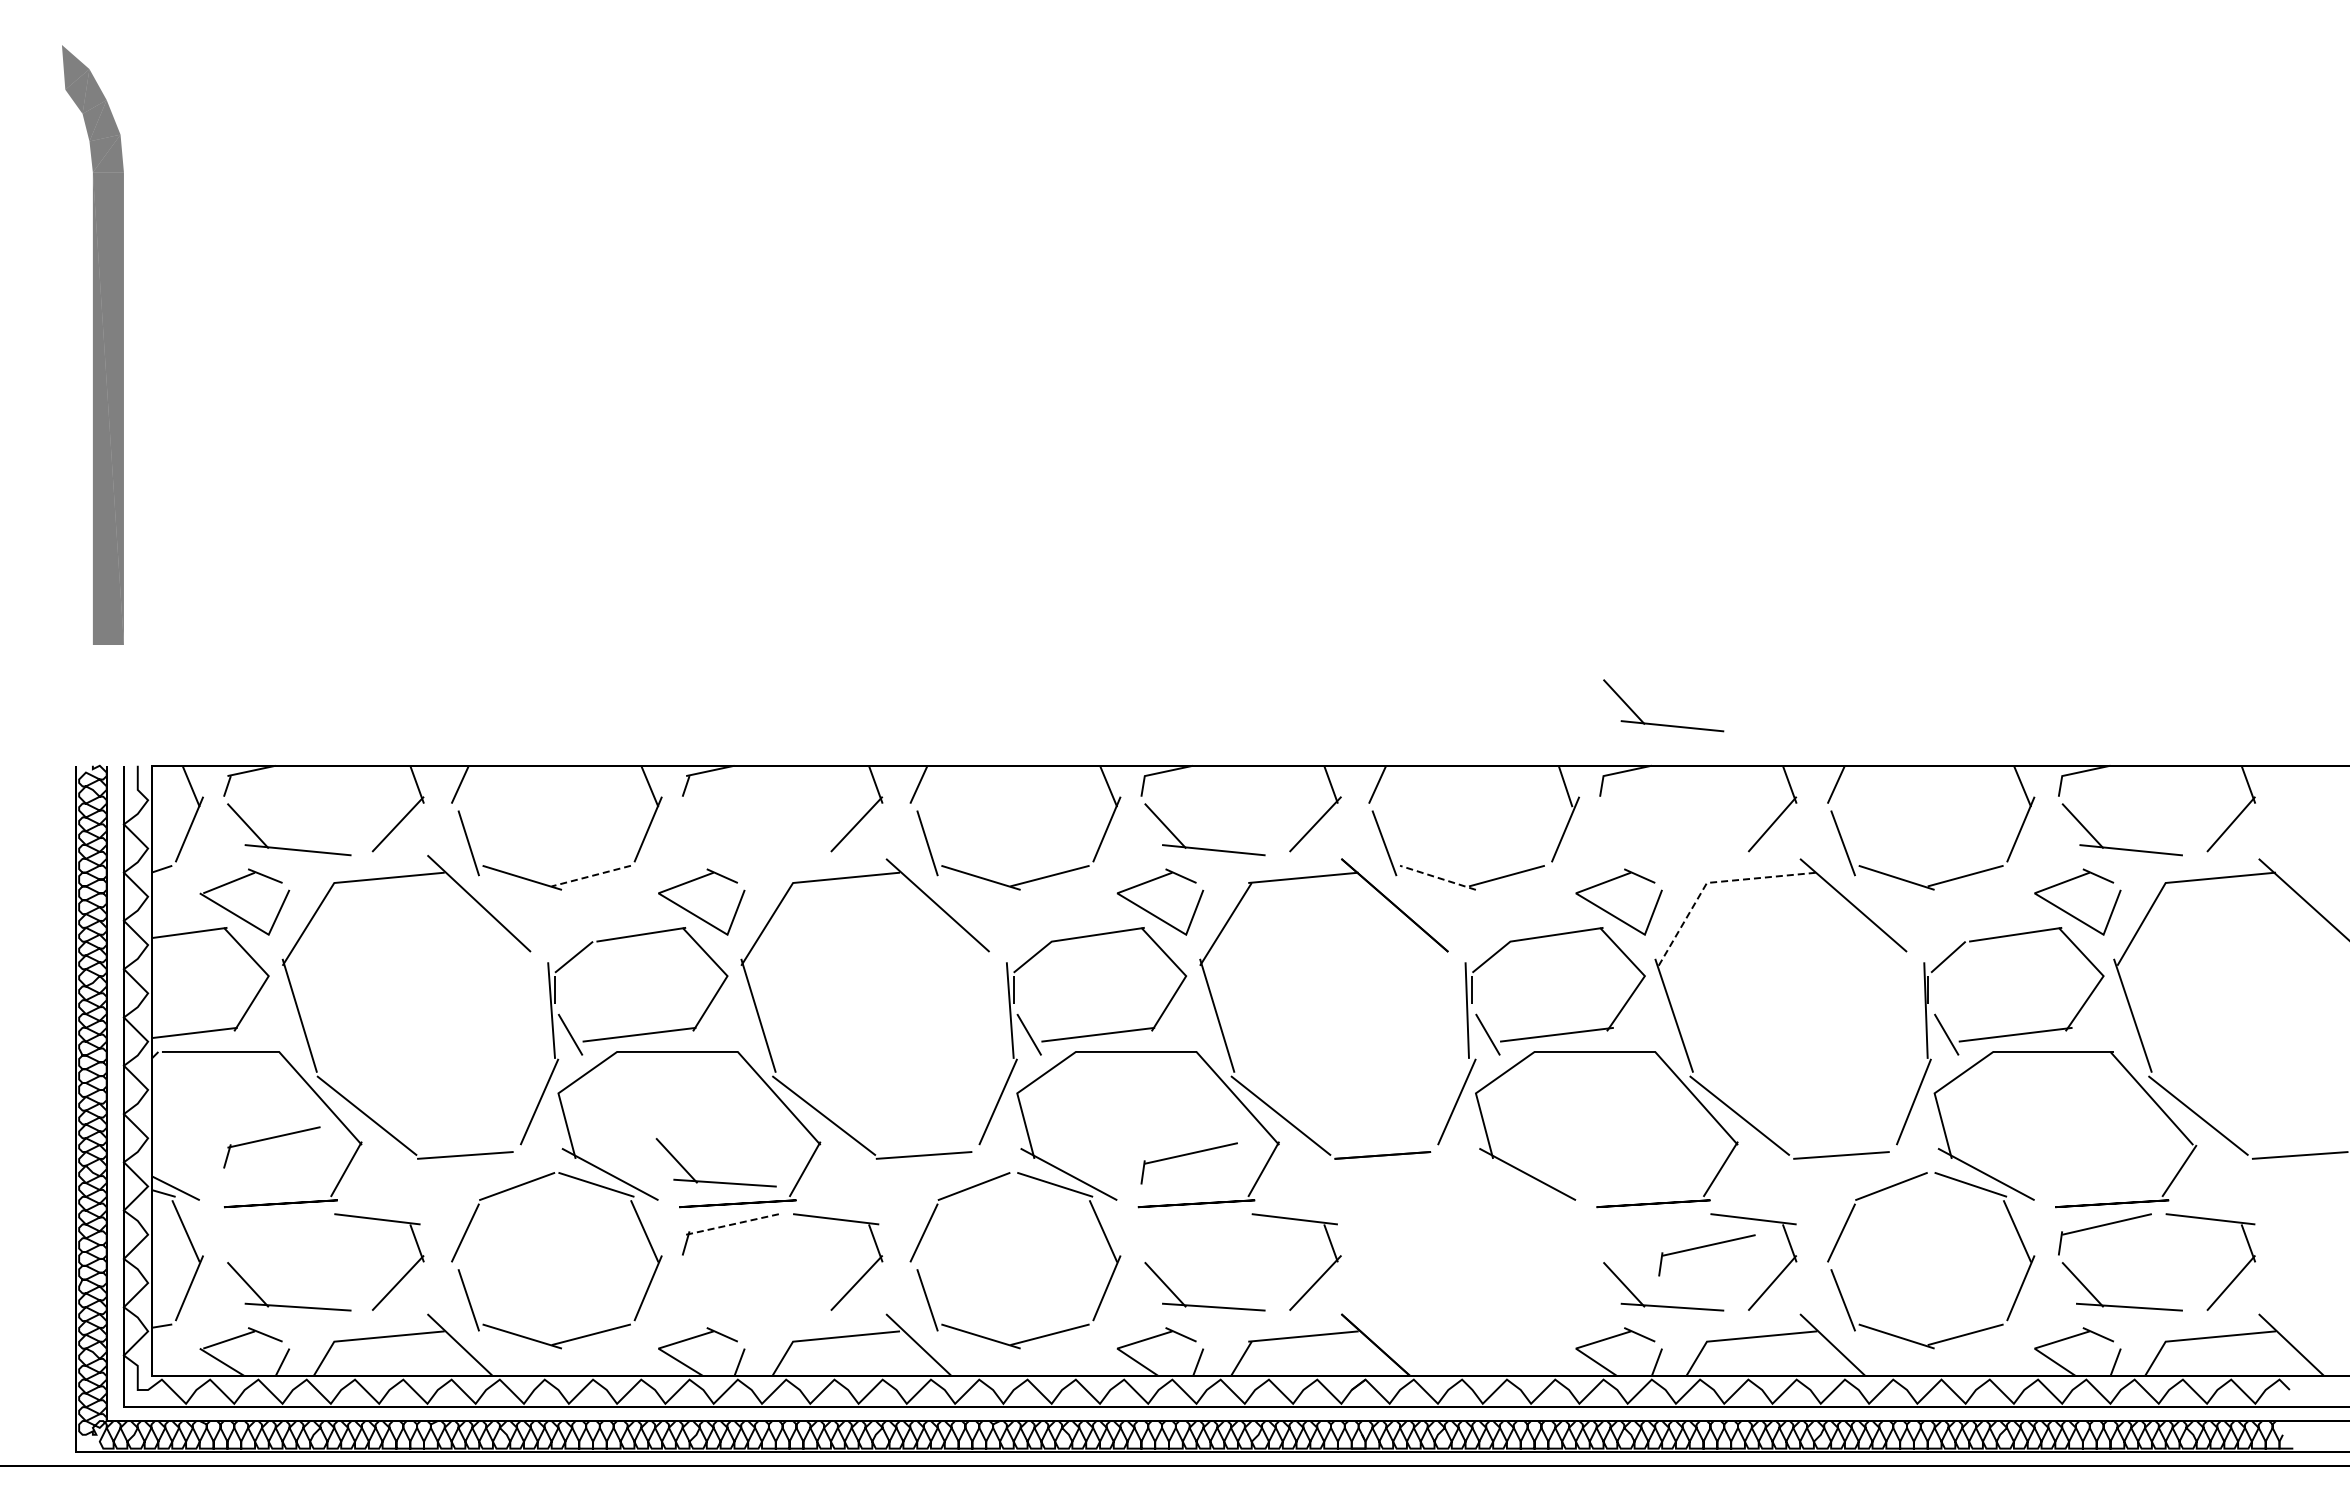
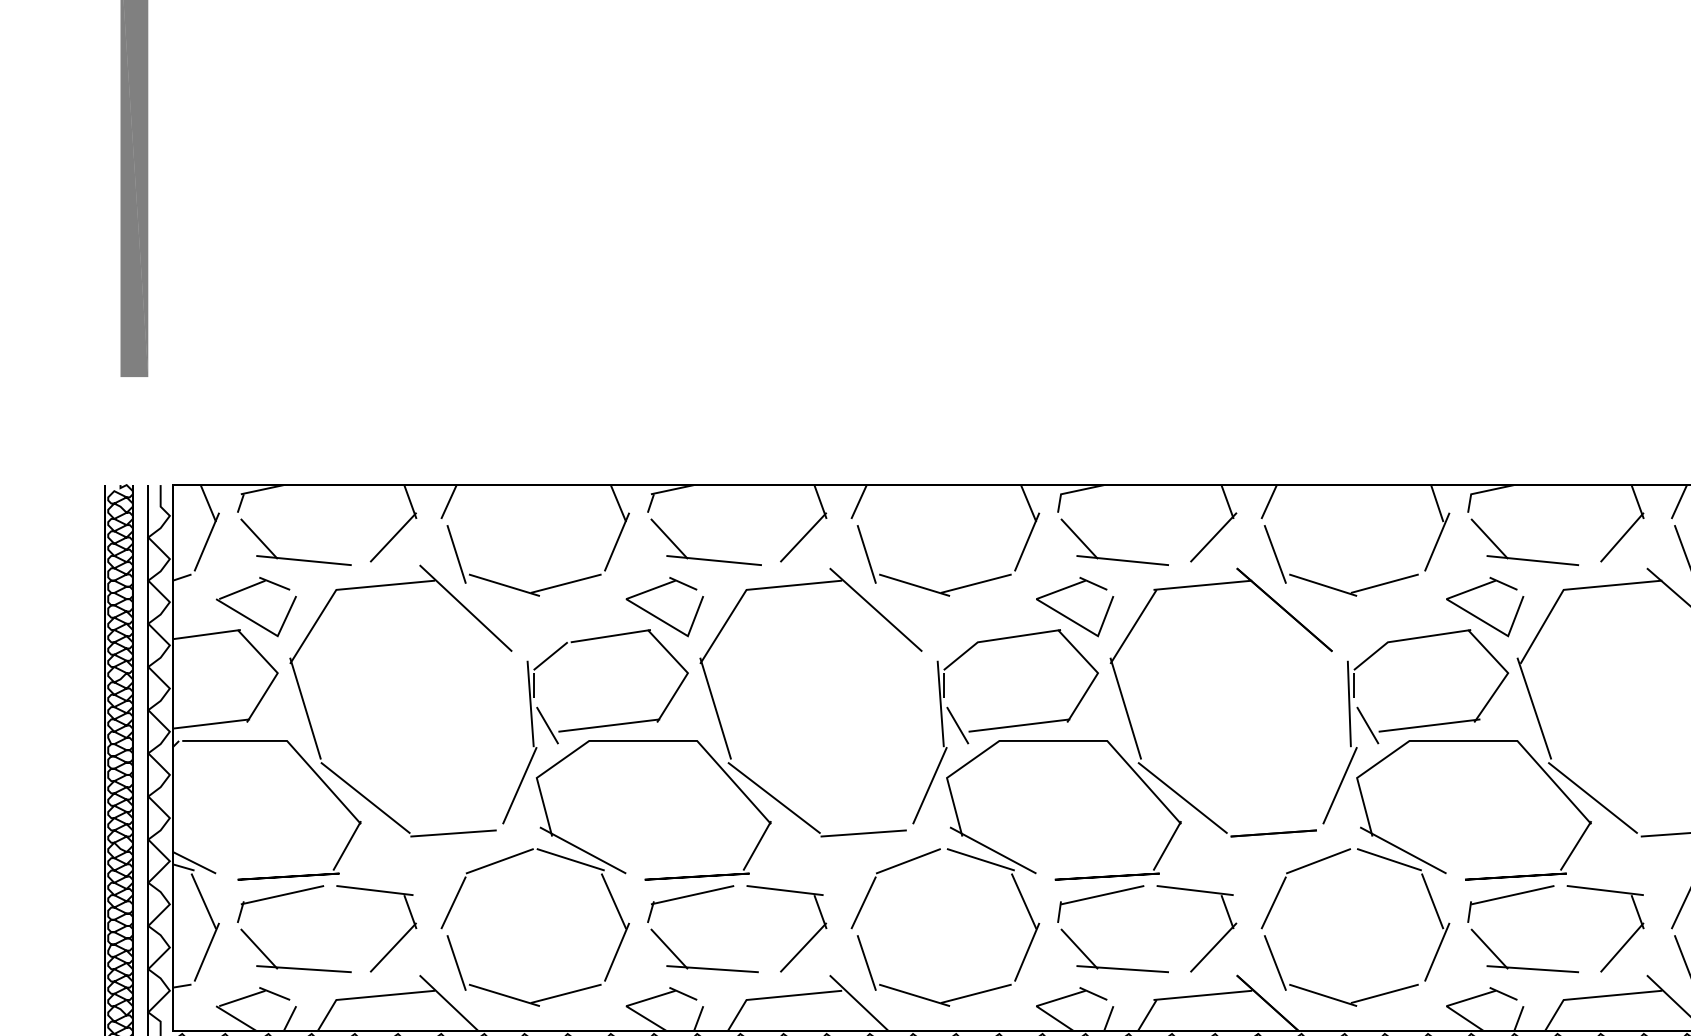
part: (1658, 723) -> (1520, 558), moved
part: (742, 847) -> (701, 558), added
line: (591, 876) -> (566, 584), dashed -> solid
line: (1437, 877) -> (1322, 584), dashed -> solid
line: (1713, 882) -> (1569, 589), dashed -> solid
part: (270, 1139) -> (279, 897), moved
part: (1187, 1155) -> (1099, 897), moved
part: (715, 1181) -> (704, 967), moved
line: (732, 1224) -> (692, 895), dashed -> solid
part: (1705, 1247) -> (1509, 897), moved
part: (1492, 1337) -> (1371, 996), added

